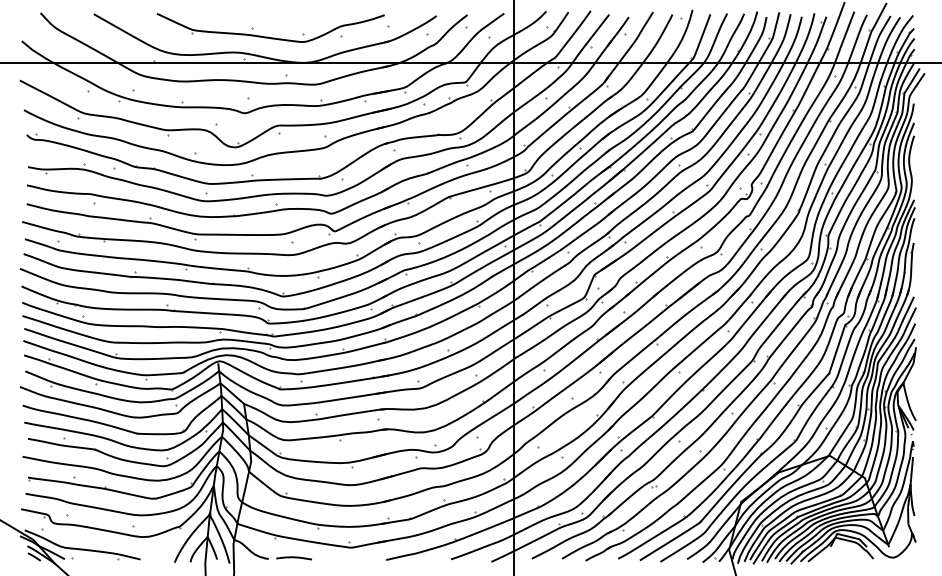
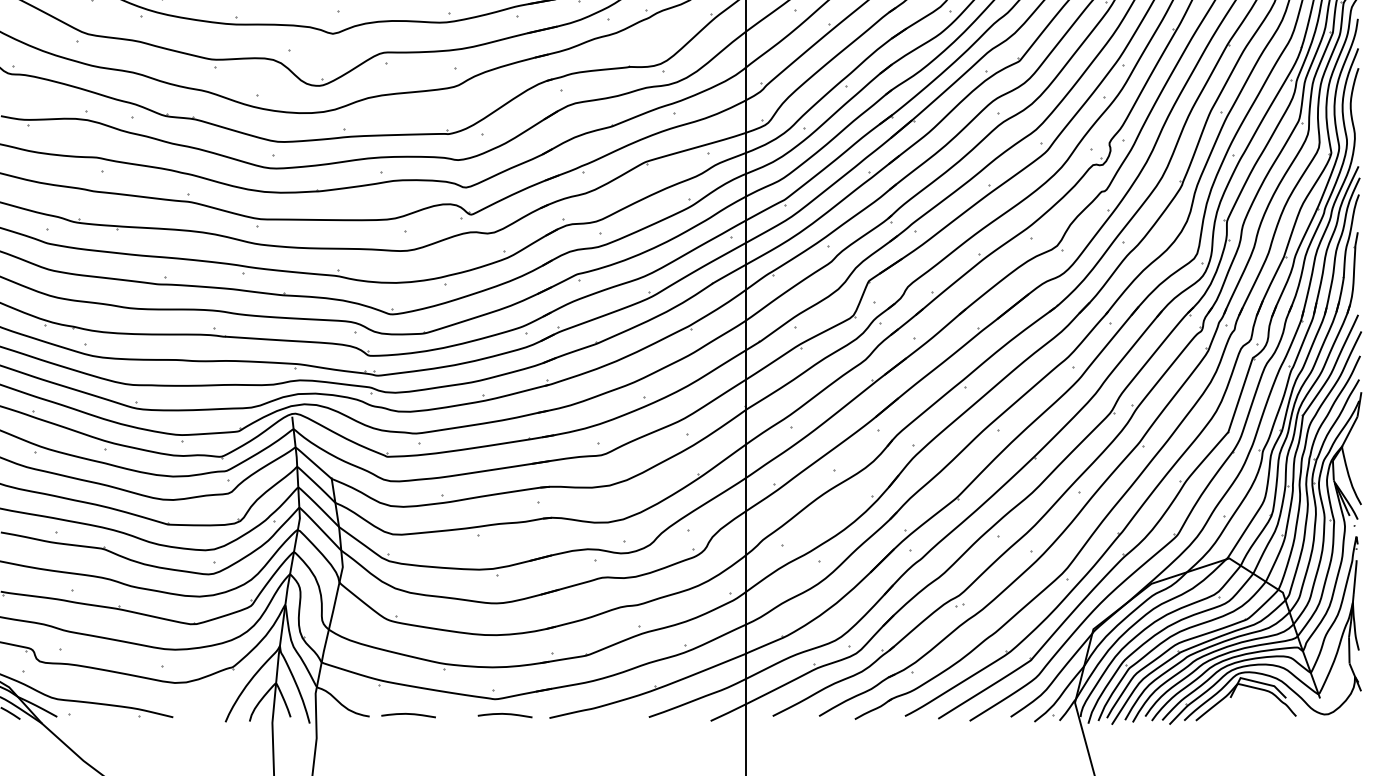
curve: (356, 558) -> (504, 715), added

